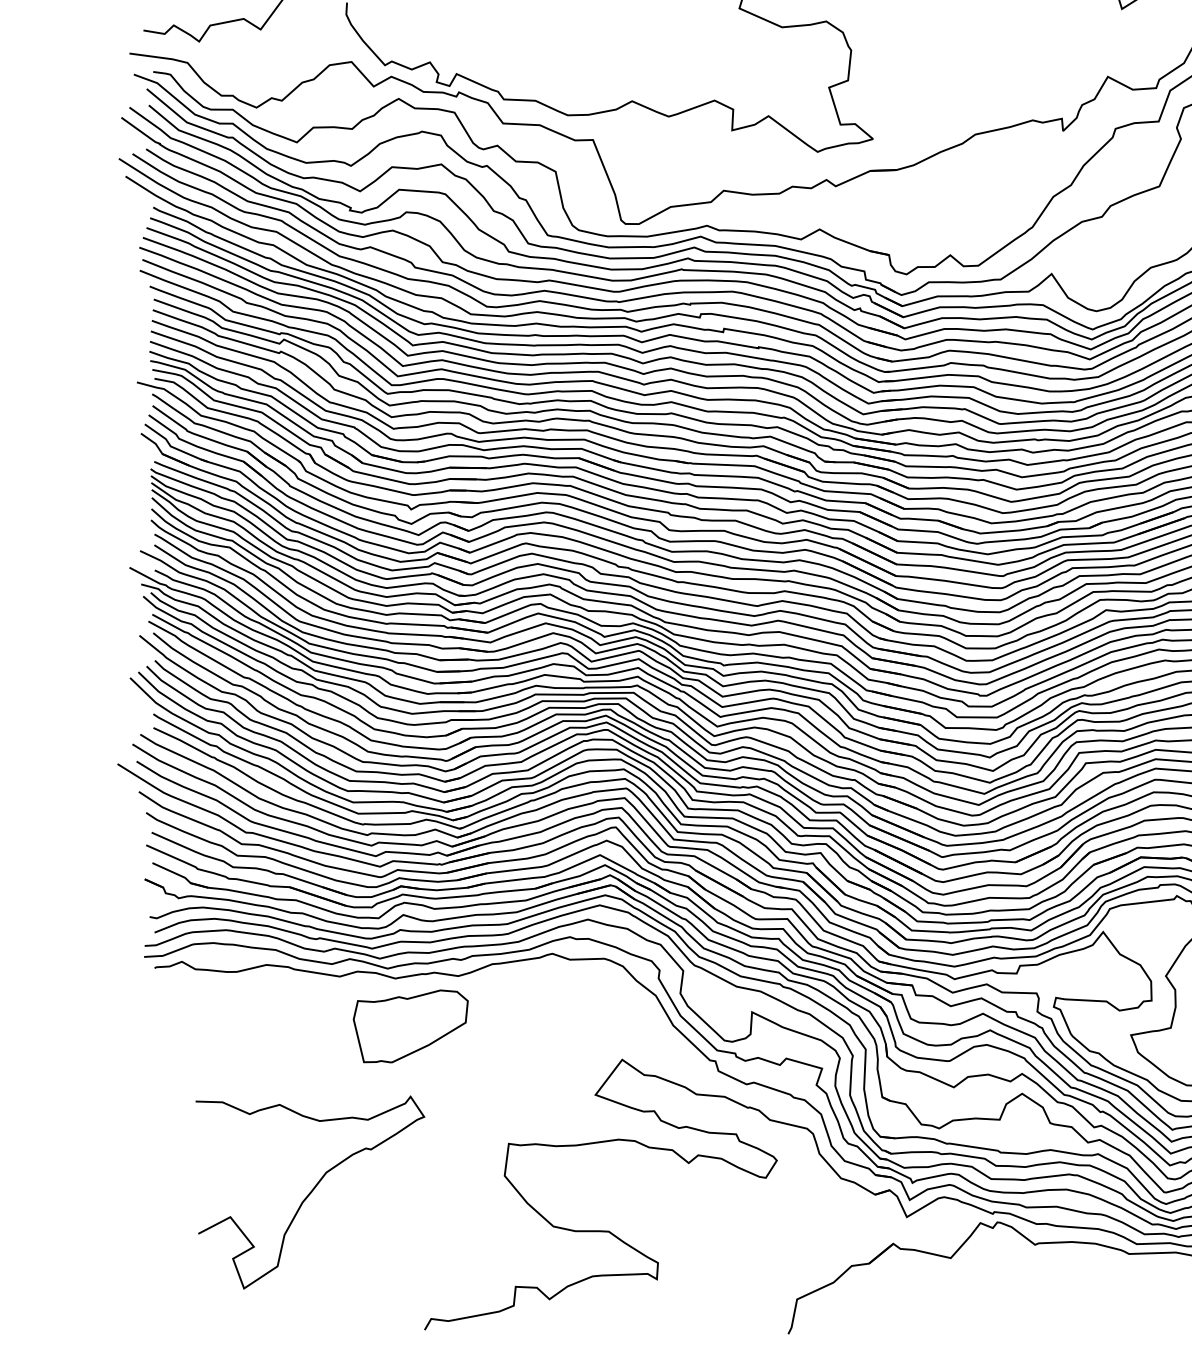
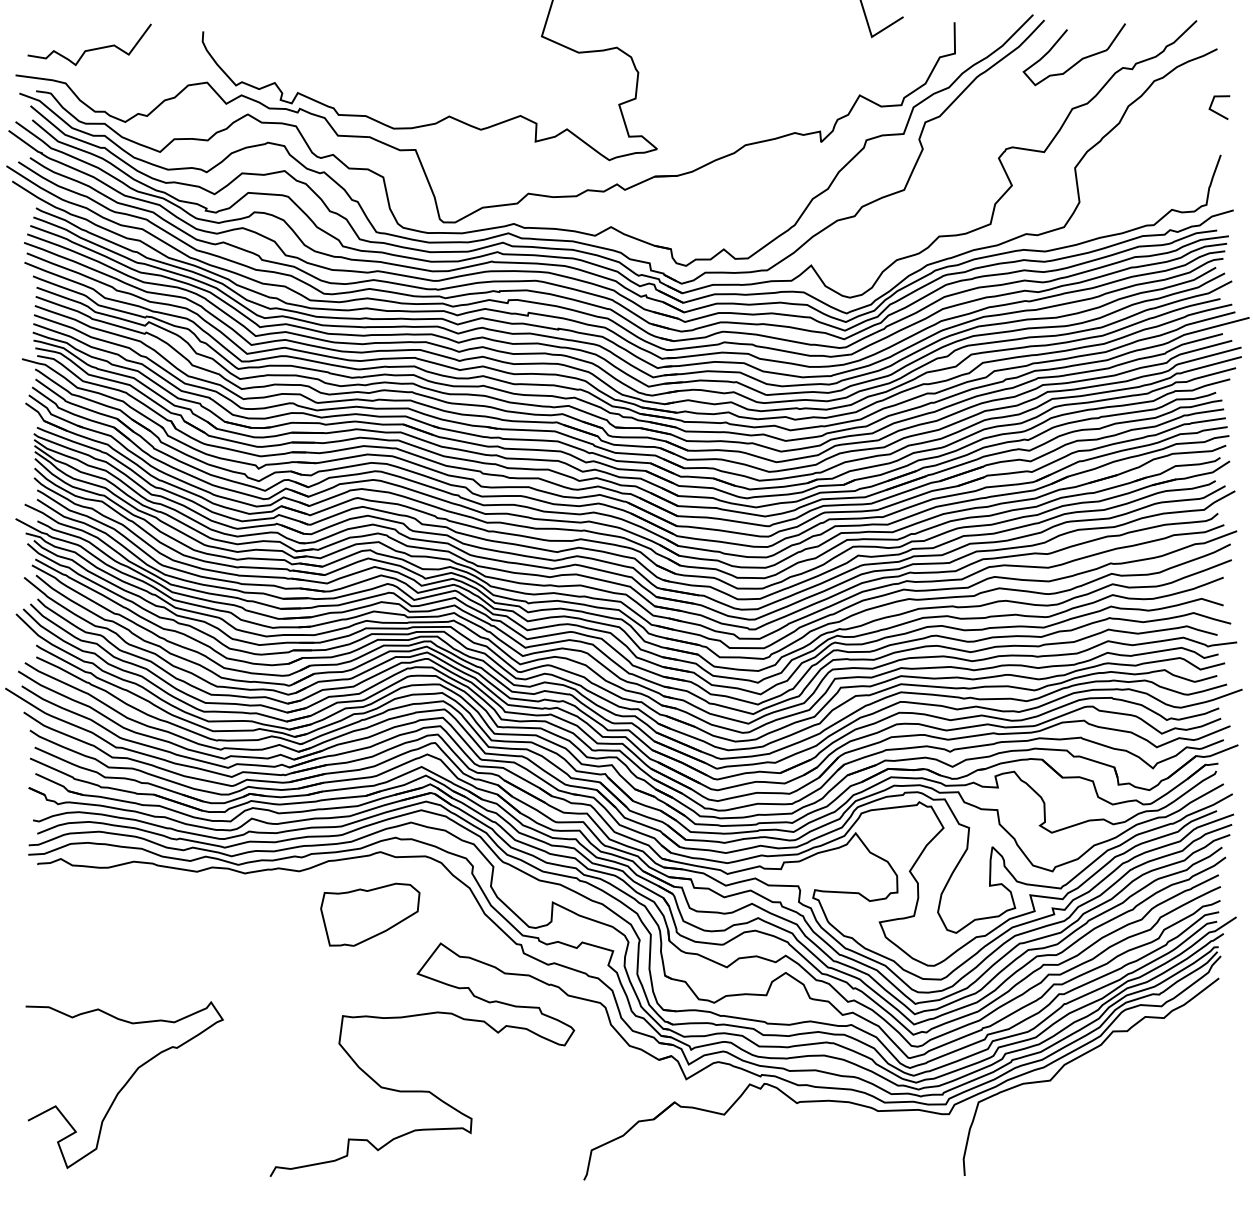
part: (411, 1026) -> (370, 914), moved
curve: (310, 1191) -> (124, 1084), moved

